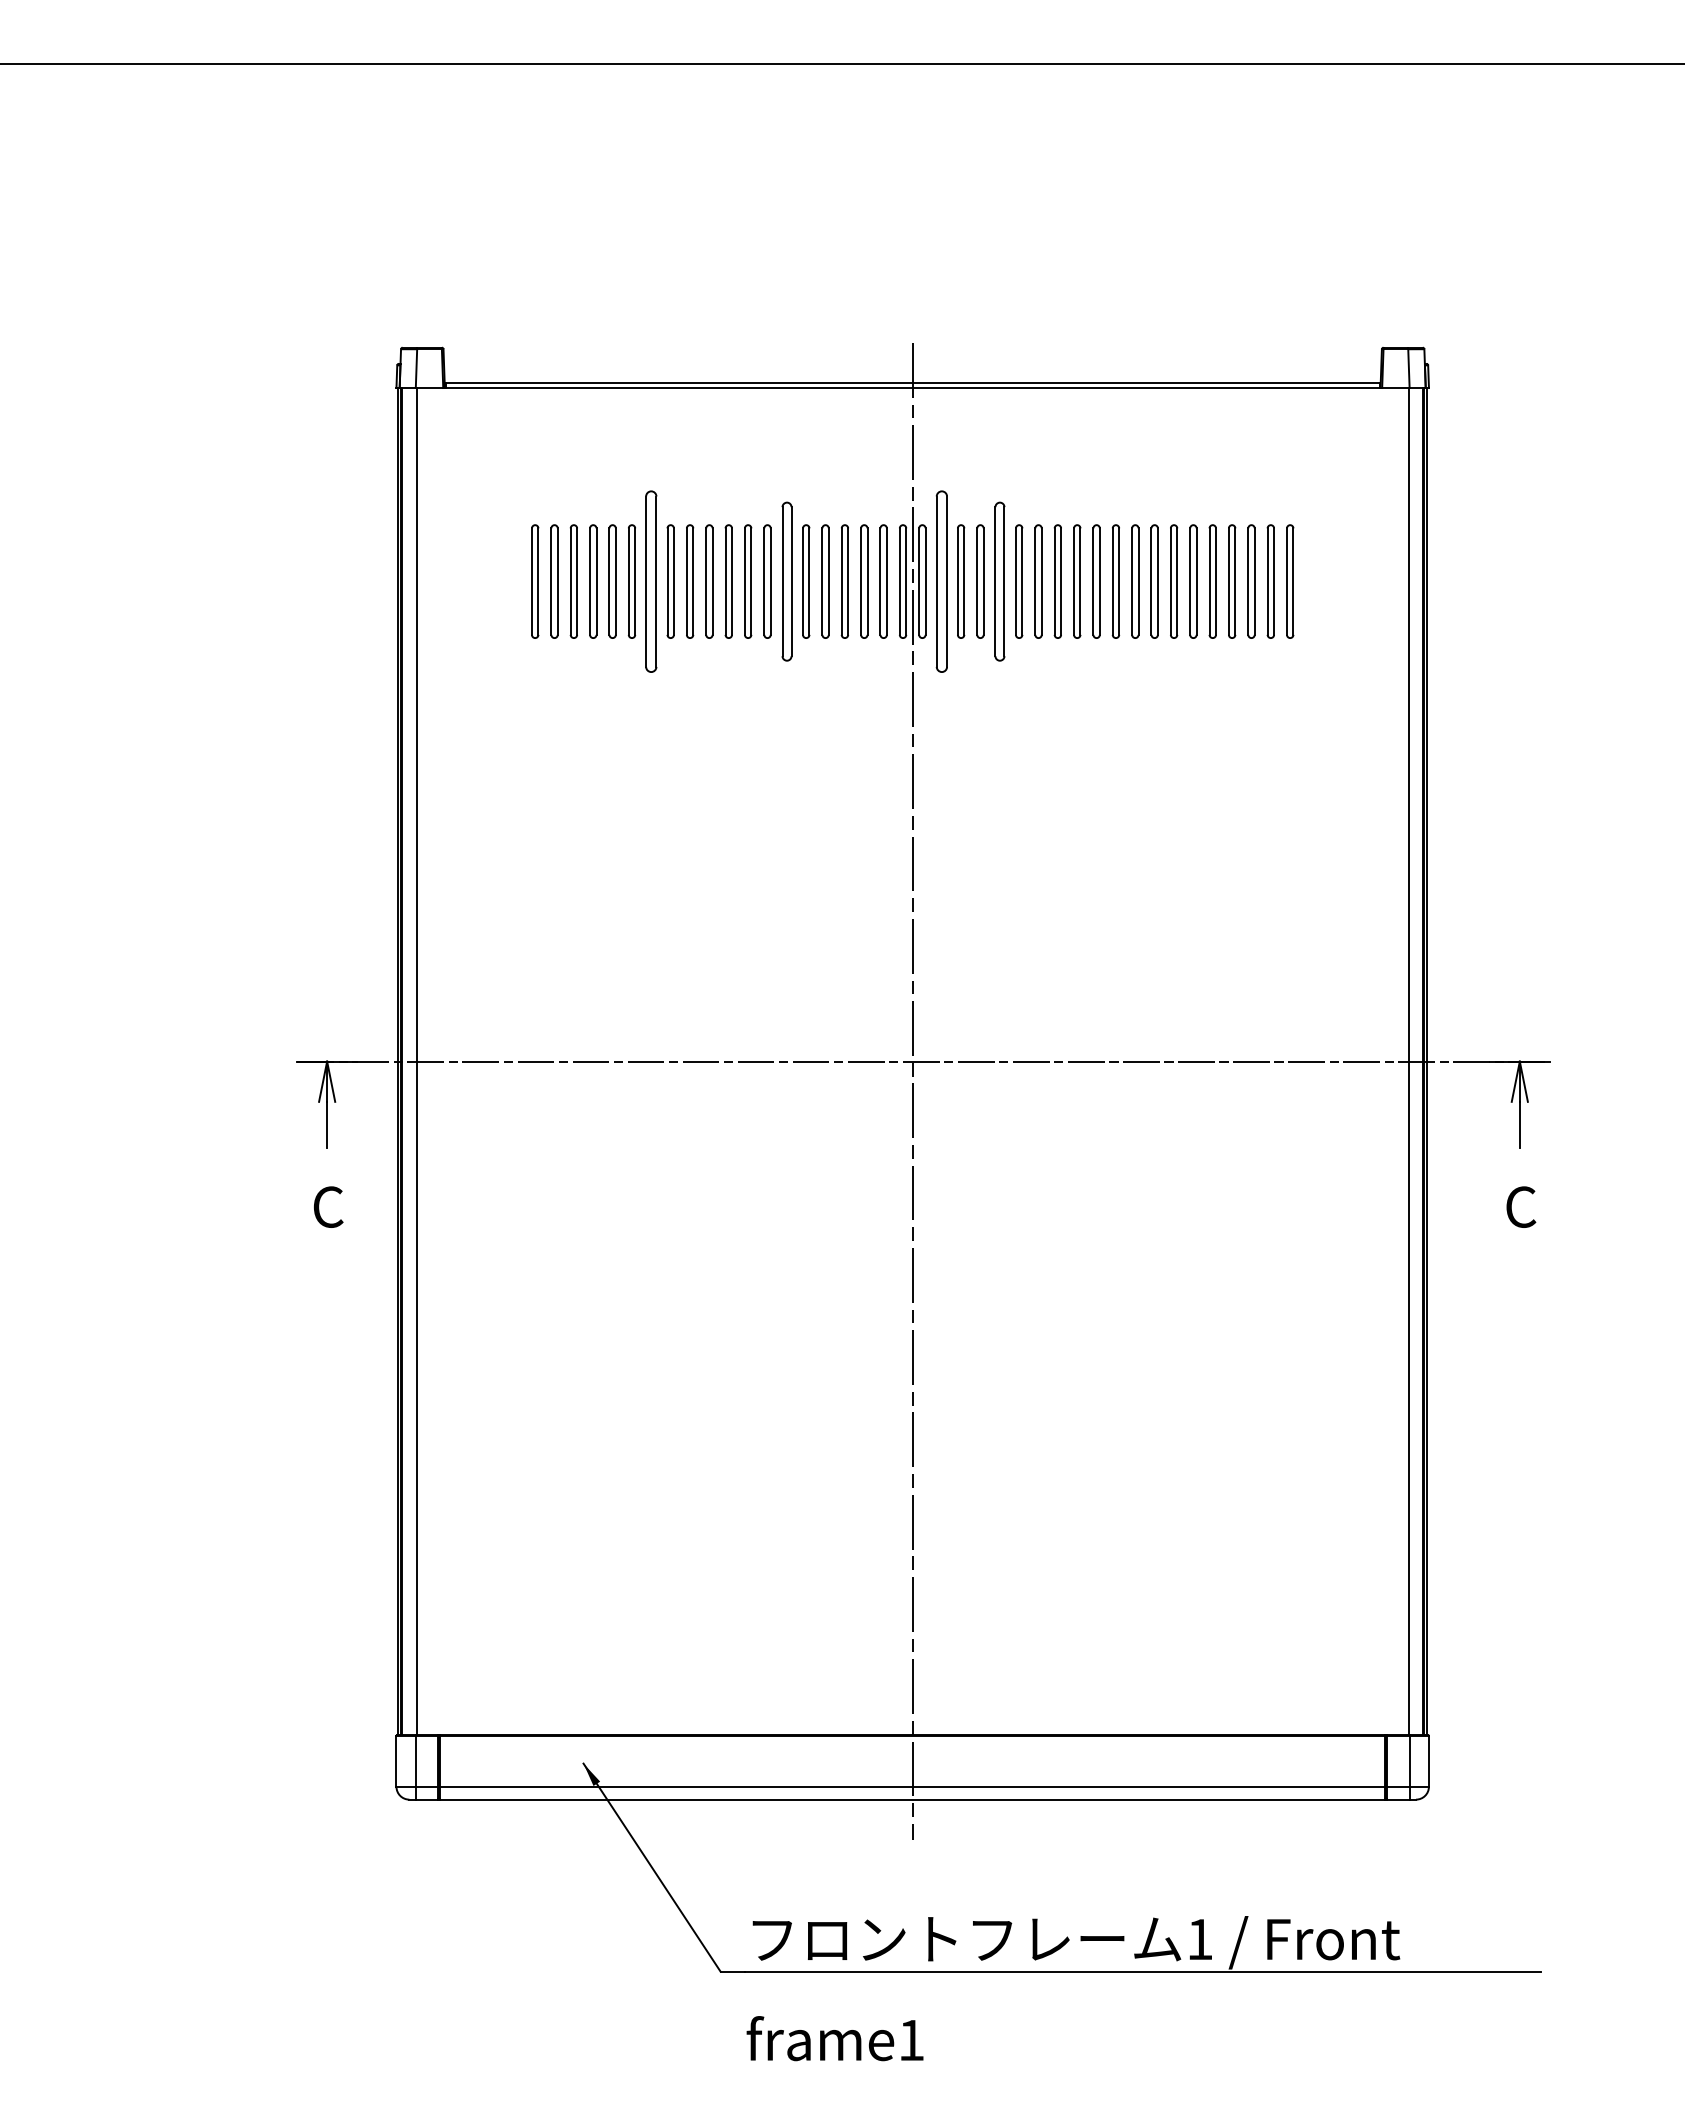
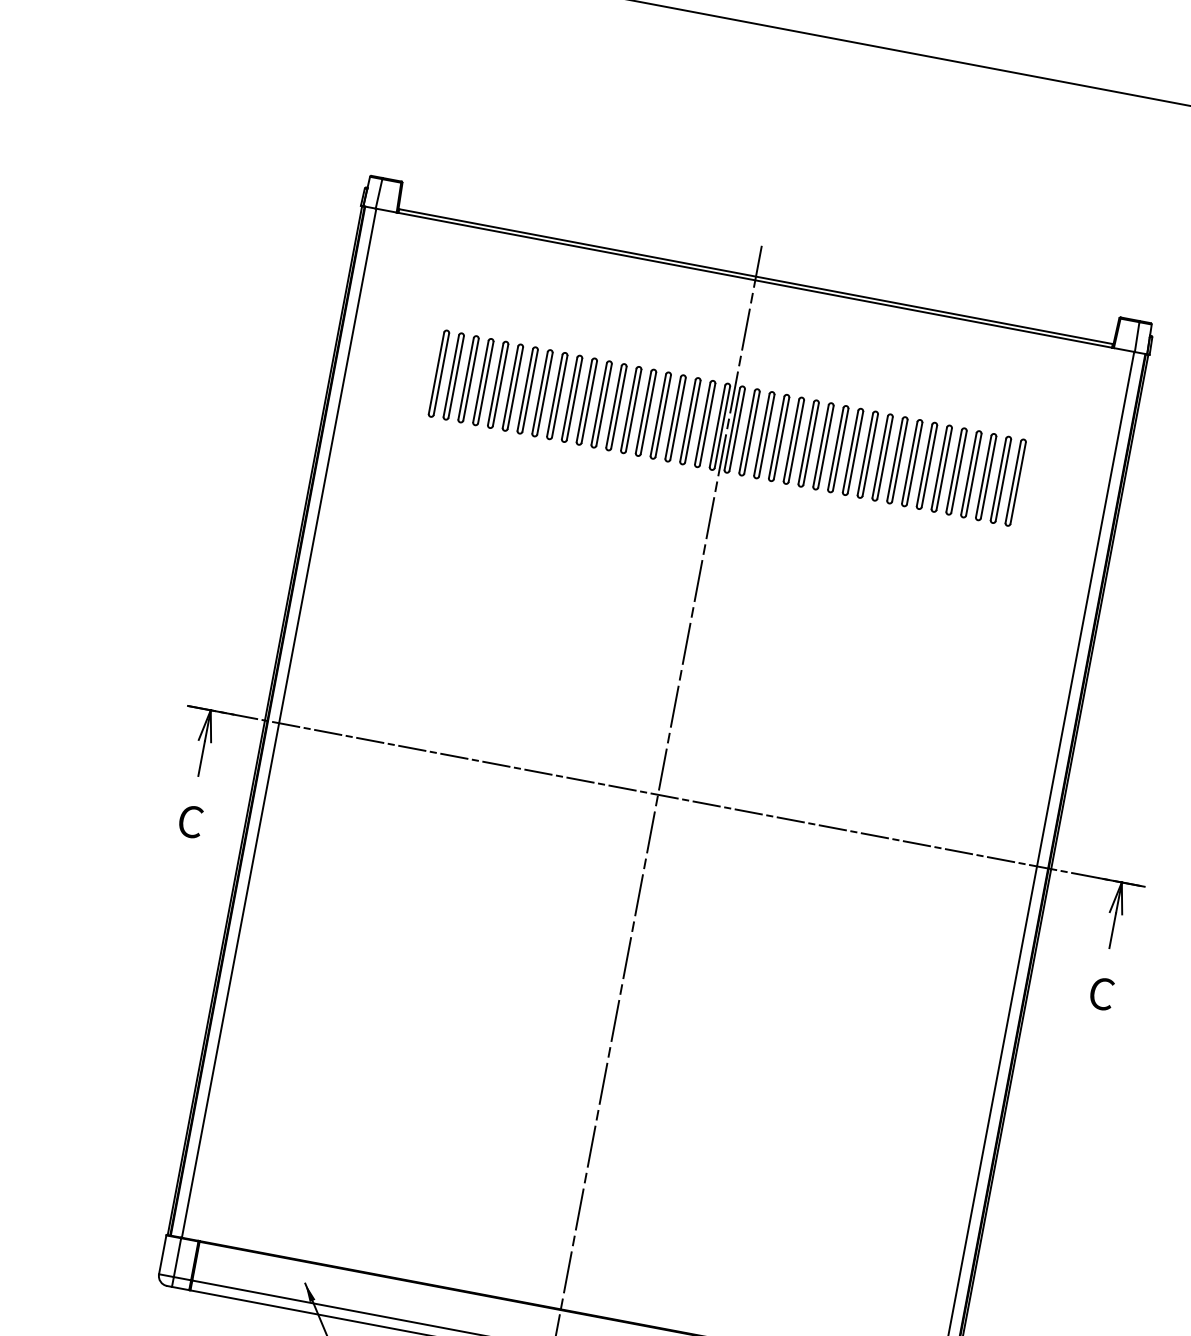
part: (651, 581) -> (527, 390), size x0.62
part: (786, 581) -> (630, 409), size x0.71
part: (941, 581) -> (749, 432), size x0.62
part: (999, 581) -> (793, 440), size x0.71

